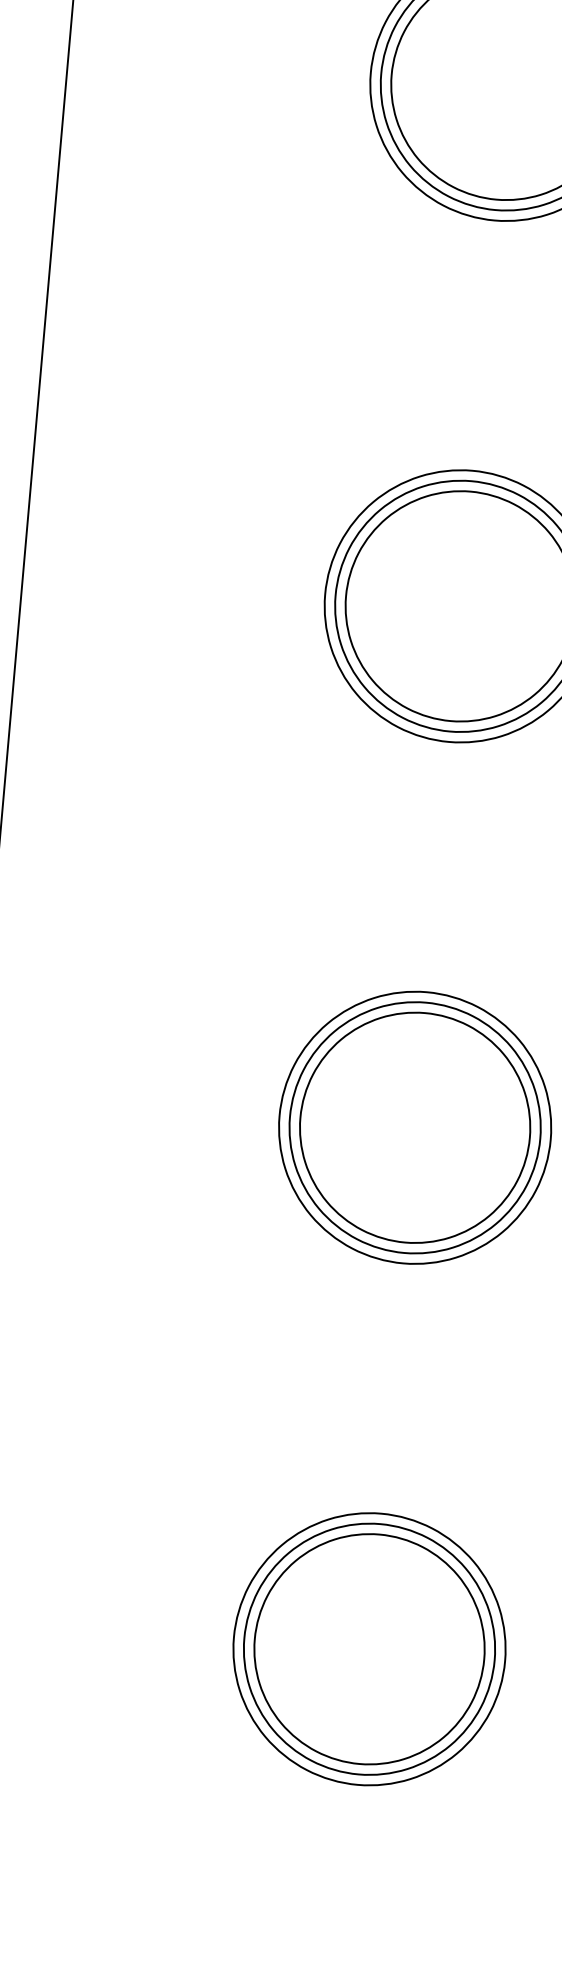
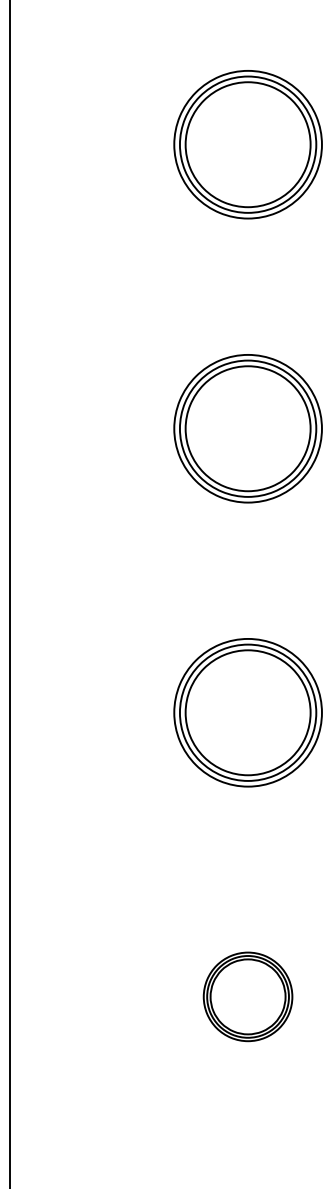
part: (368, 1648) -> (247, 996), size x0.6

